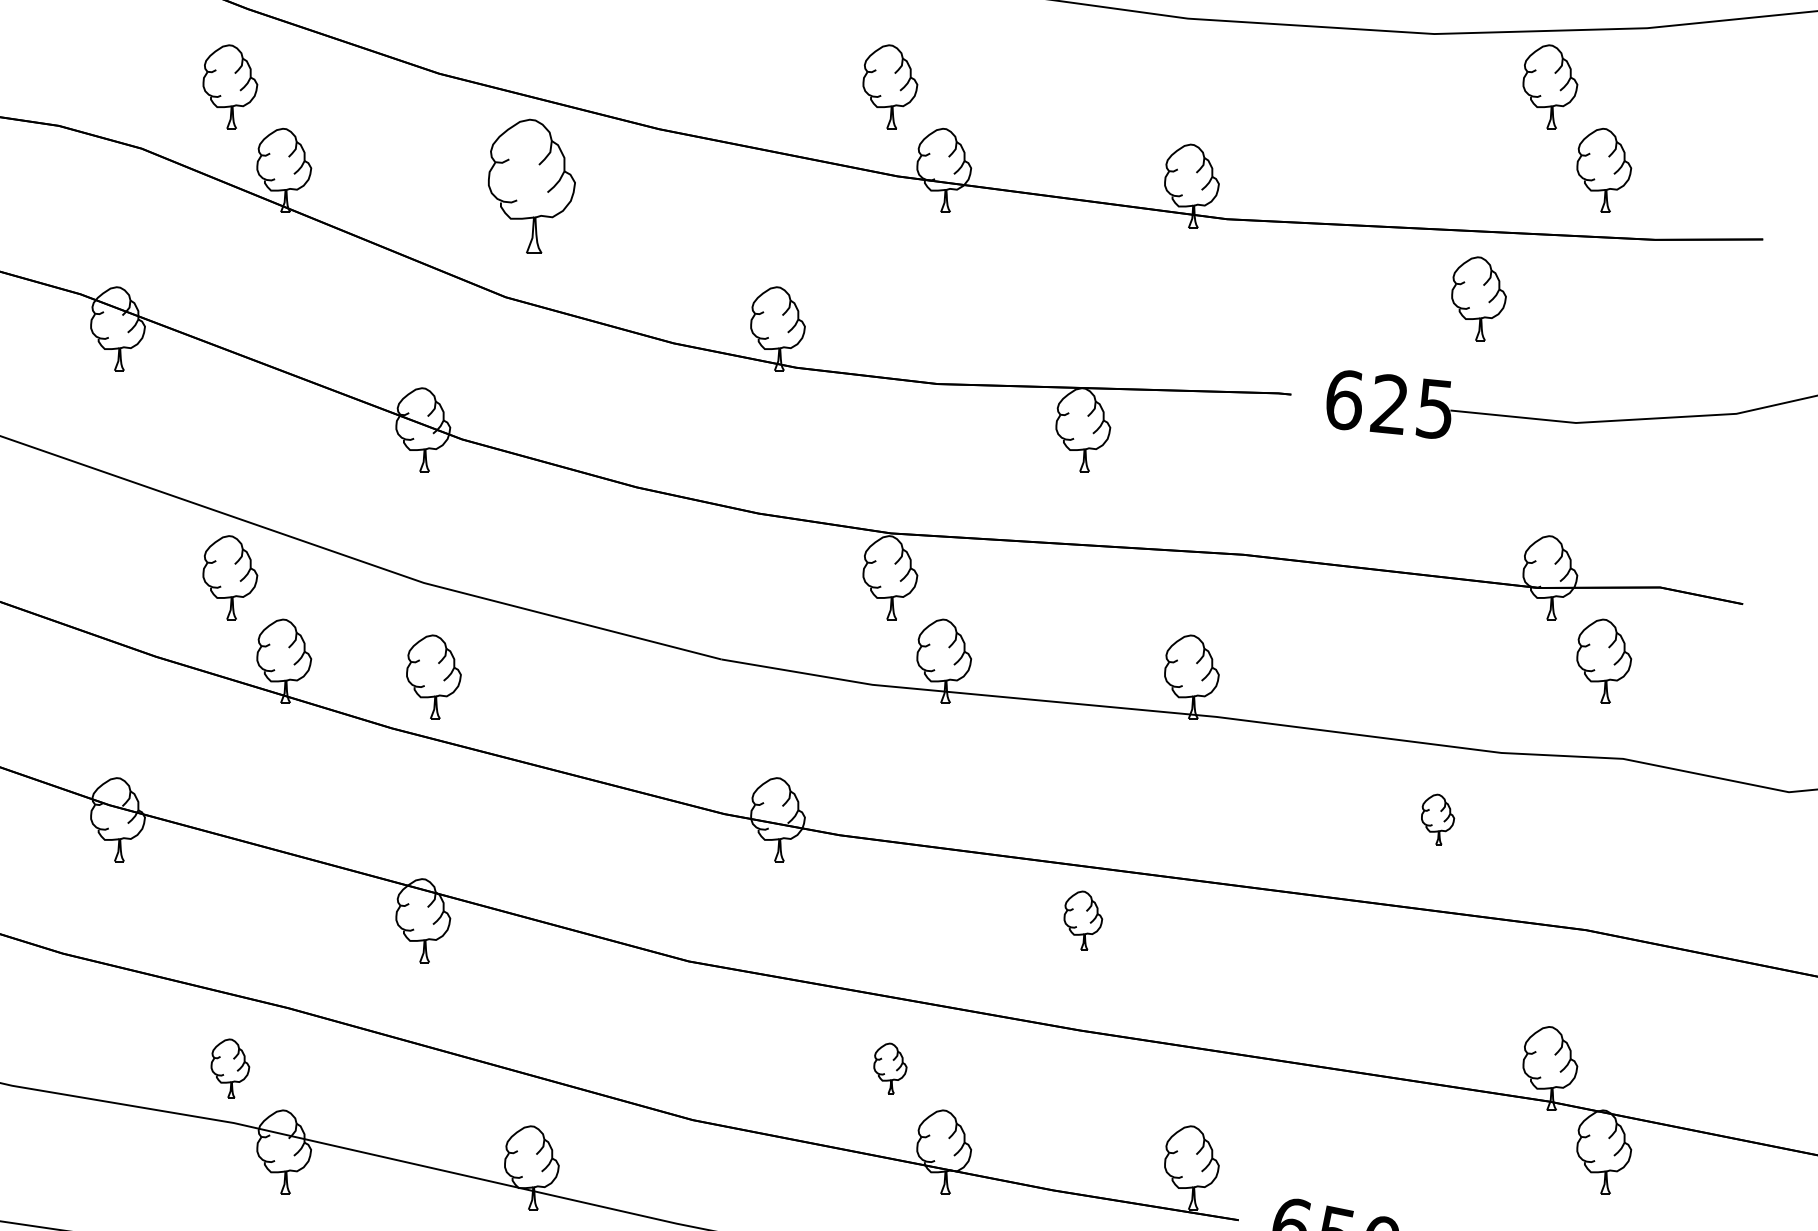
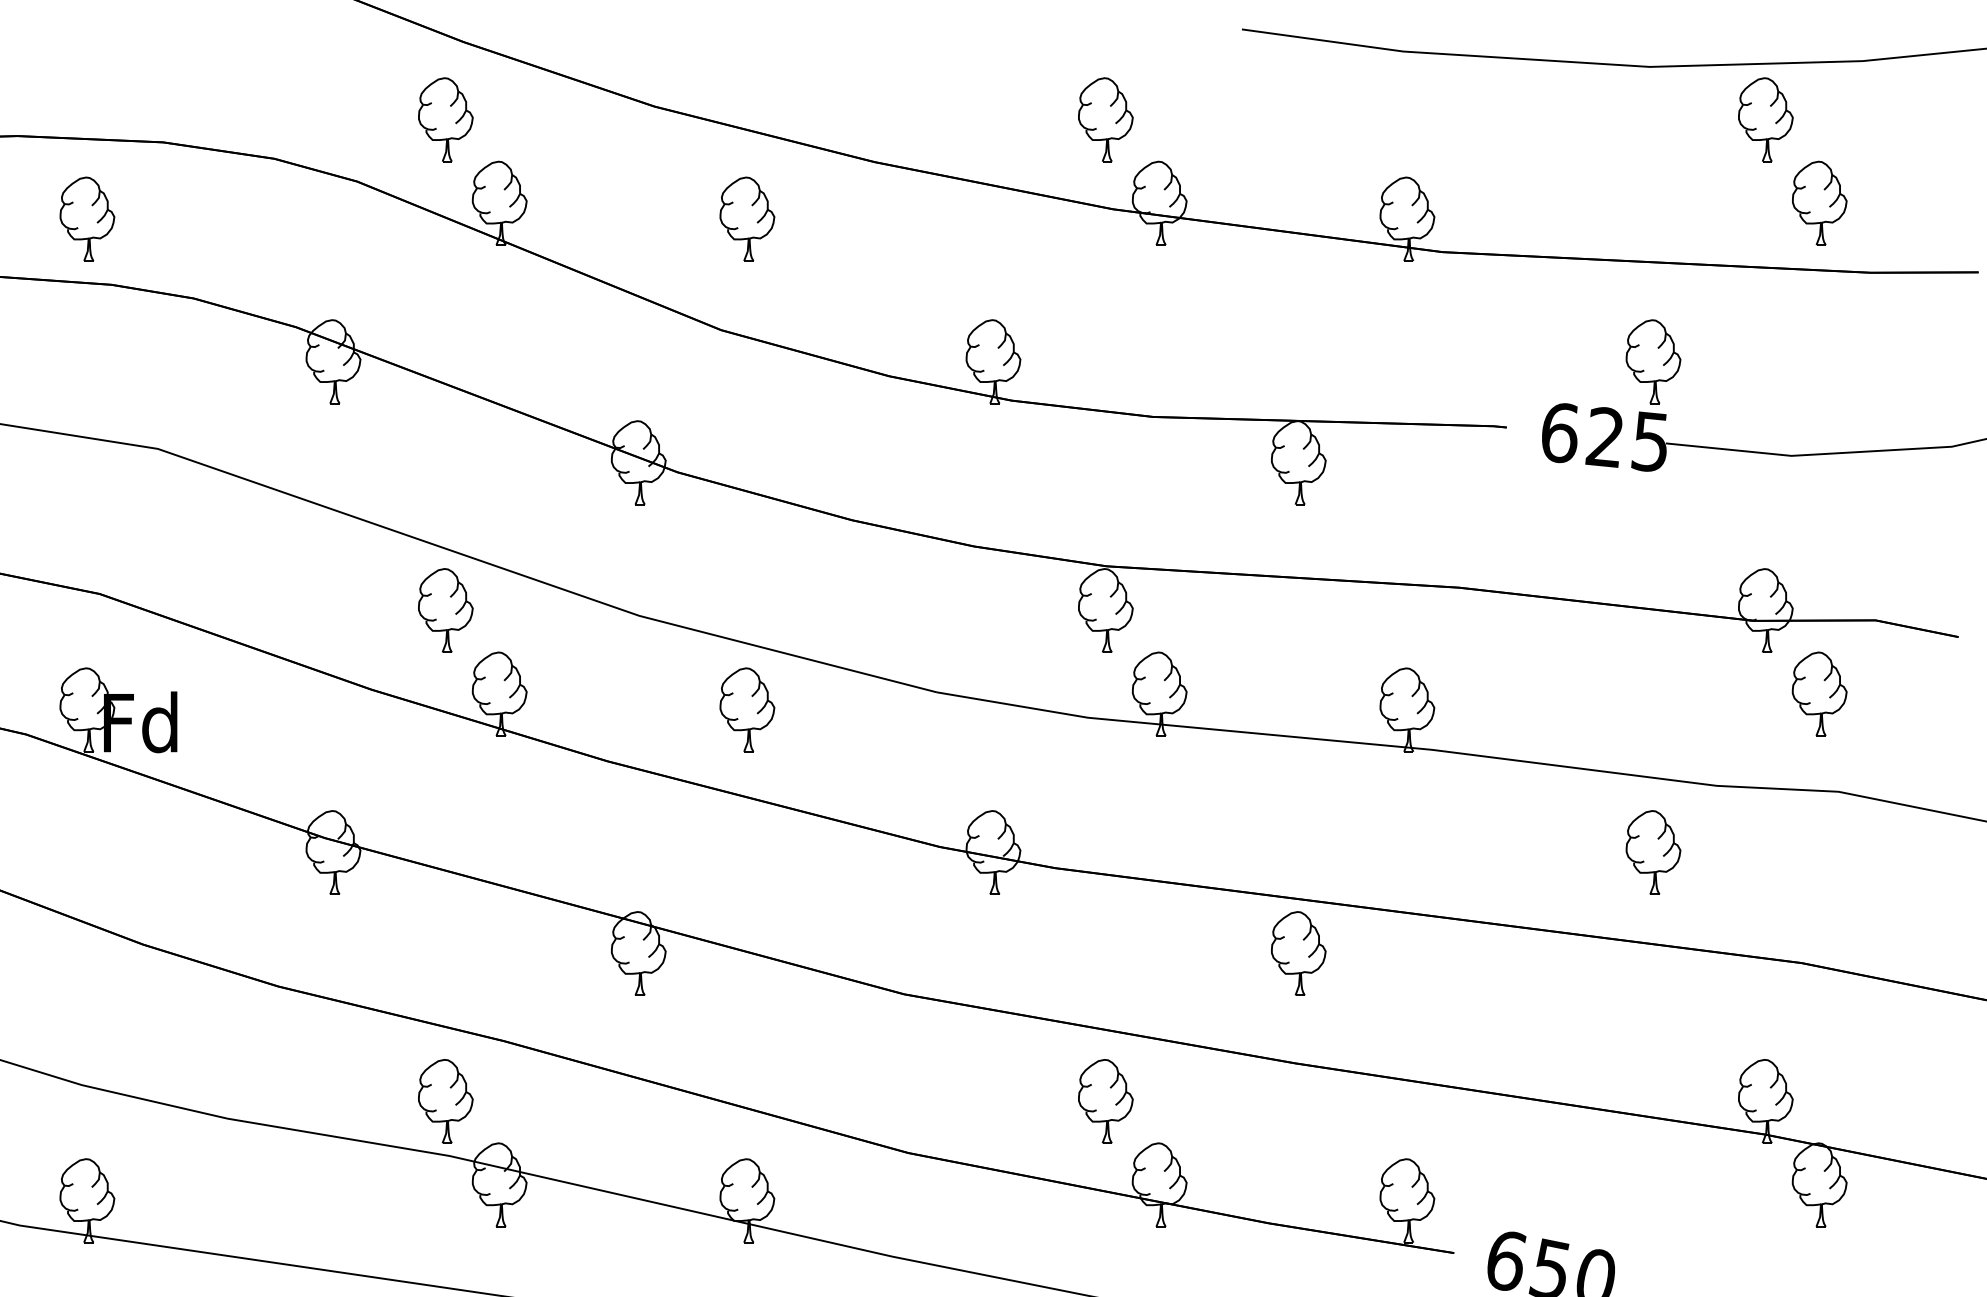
part: (532, 185) -> (747, 218), size x0.62
part: (1479, 298) -> (1653, 361), moved
part: (434, 676) -> (747, 709), moved
part: (1438, 819) -> (1653, 852), size x1.67
part: (1083, 920) -> (1298, 953), size x1.43
part: (230, 1068) -> (445, 1101), size x1.43
part: (890, 1068) -> (1105, 1101), size x1.67

